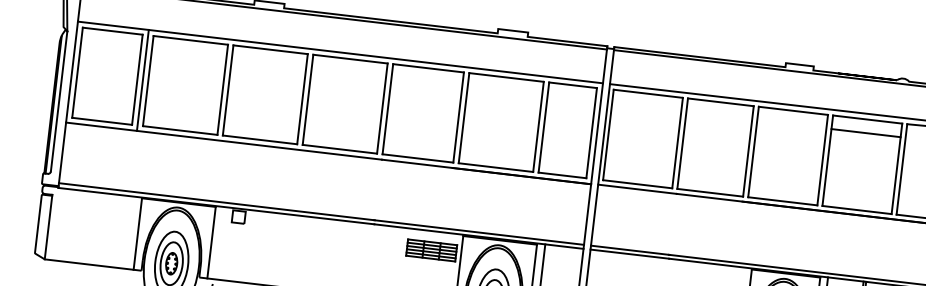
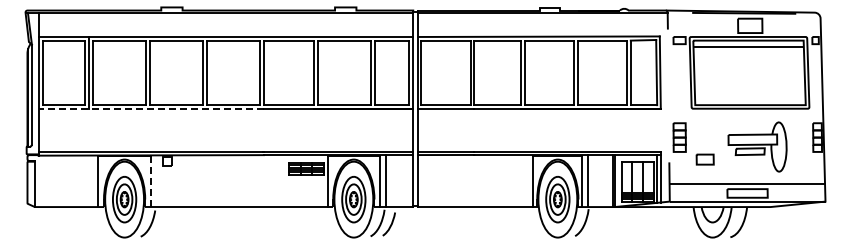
line: (865, 133) -> (602, 50), removed
line: (224, 141) -> (151, 109), solid -> dashed
line: (210, 242) -> (150, 181), solid -> dashed

